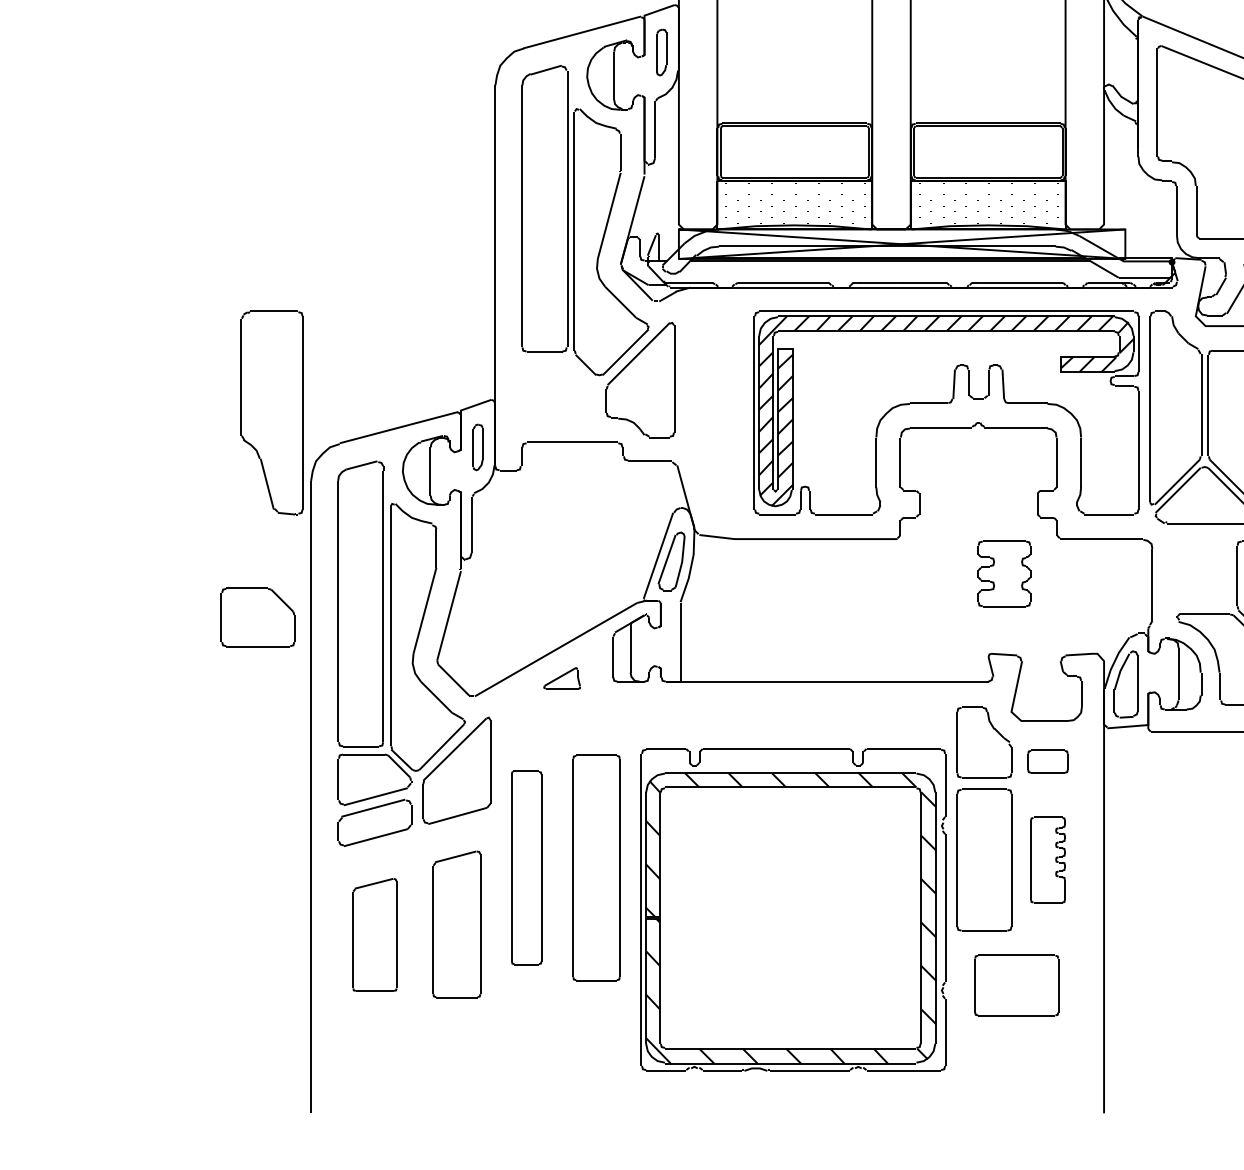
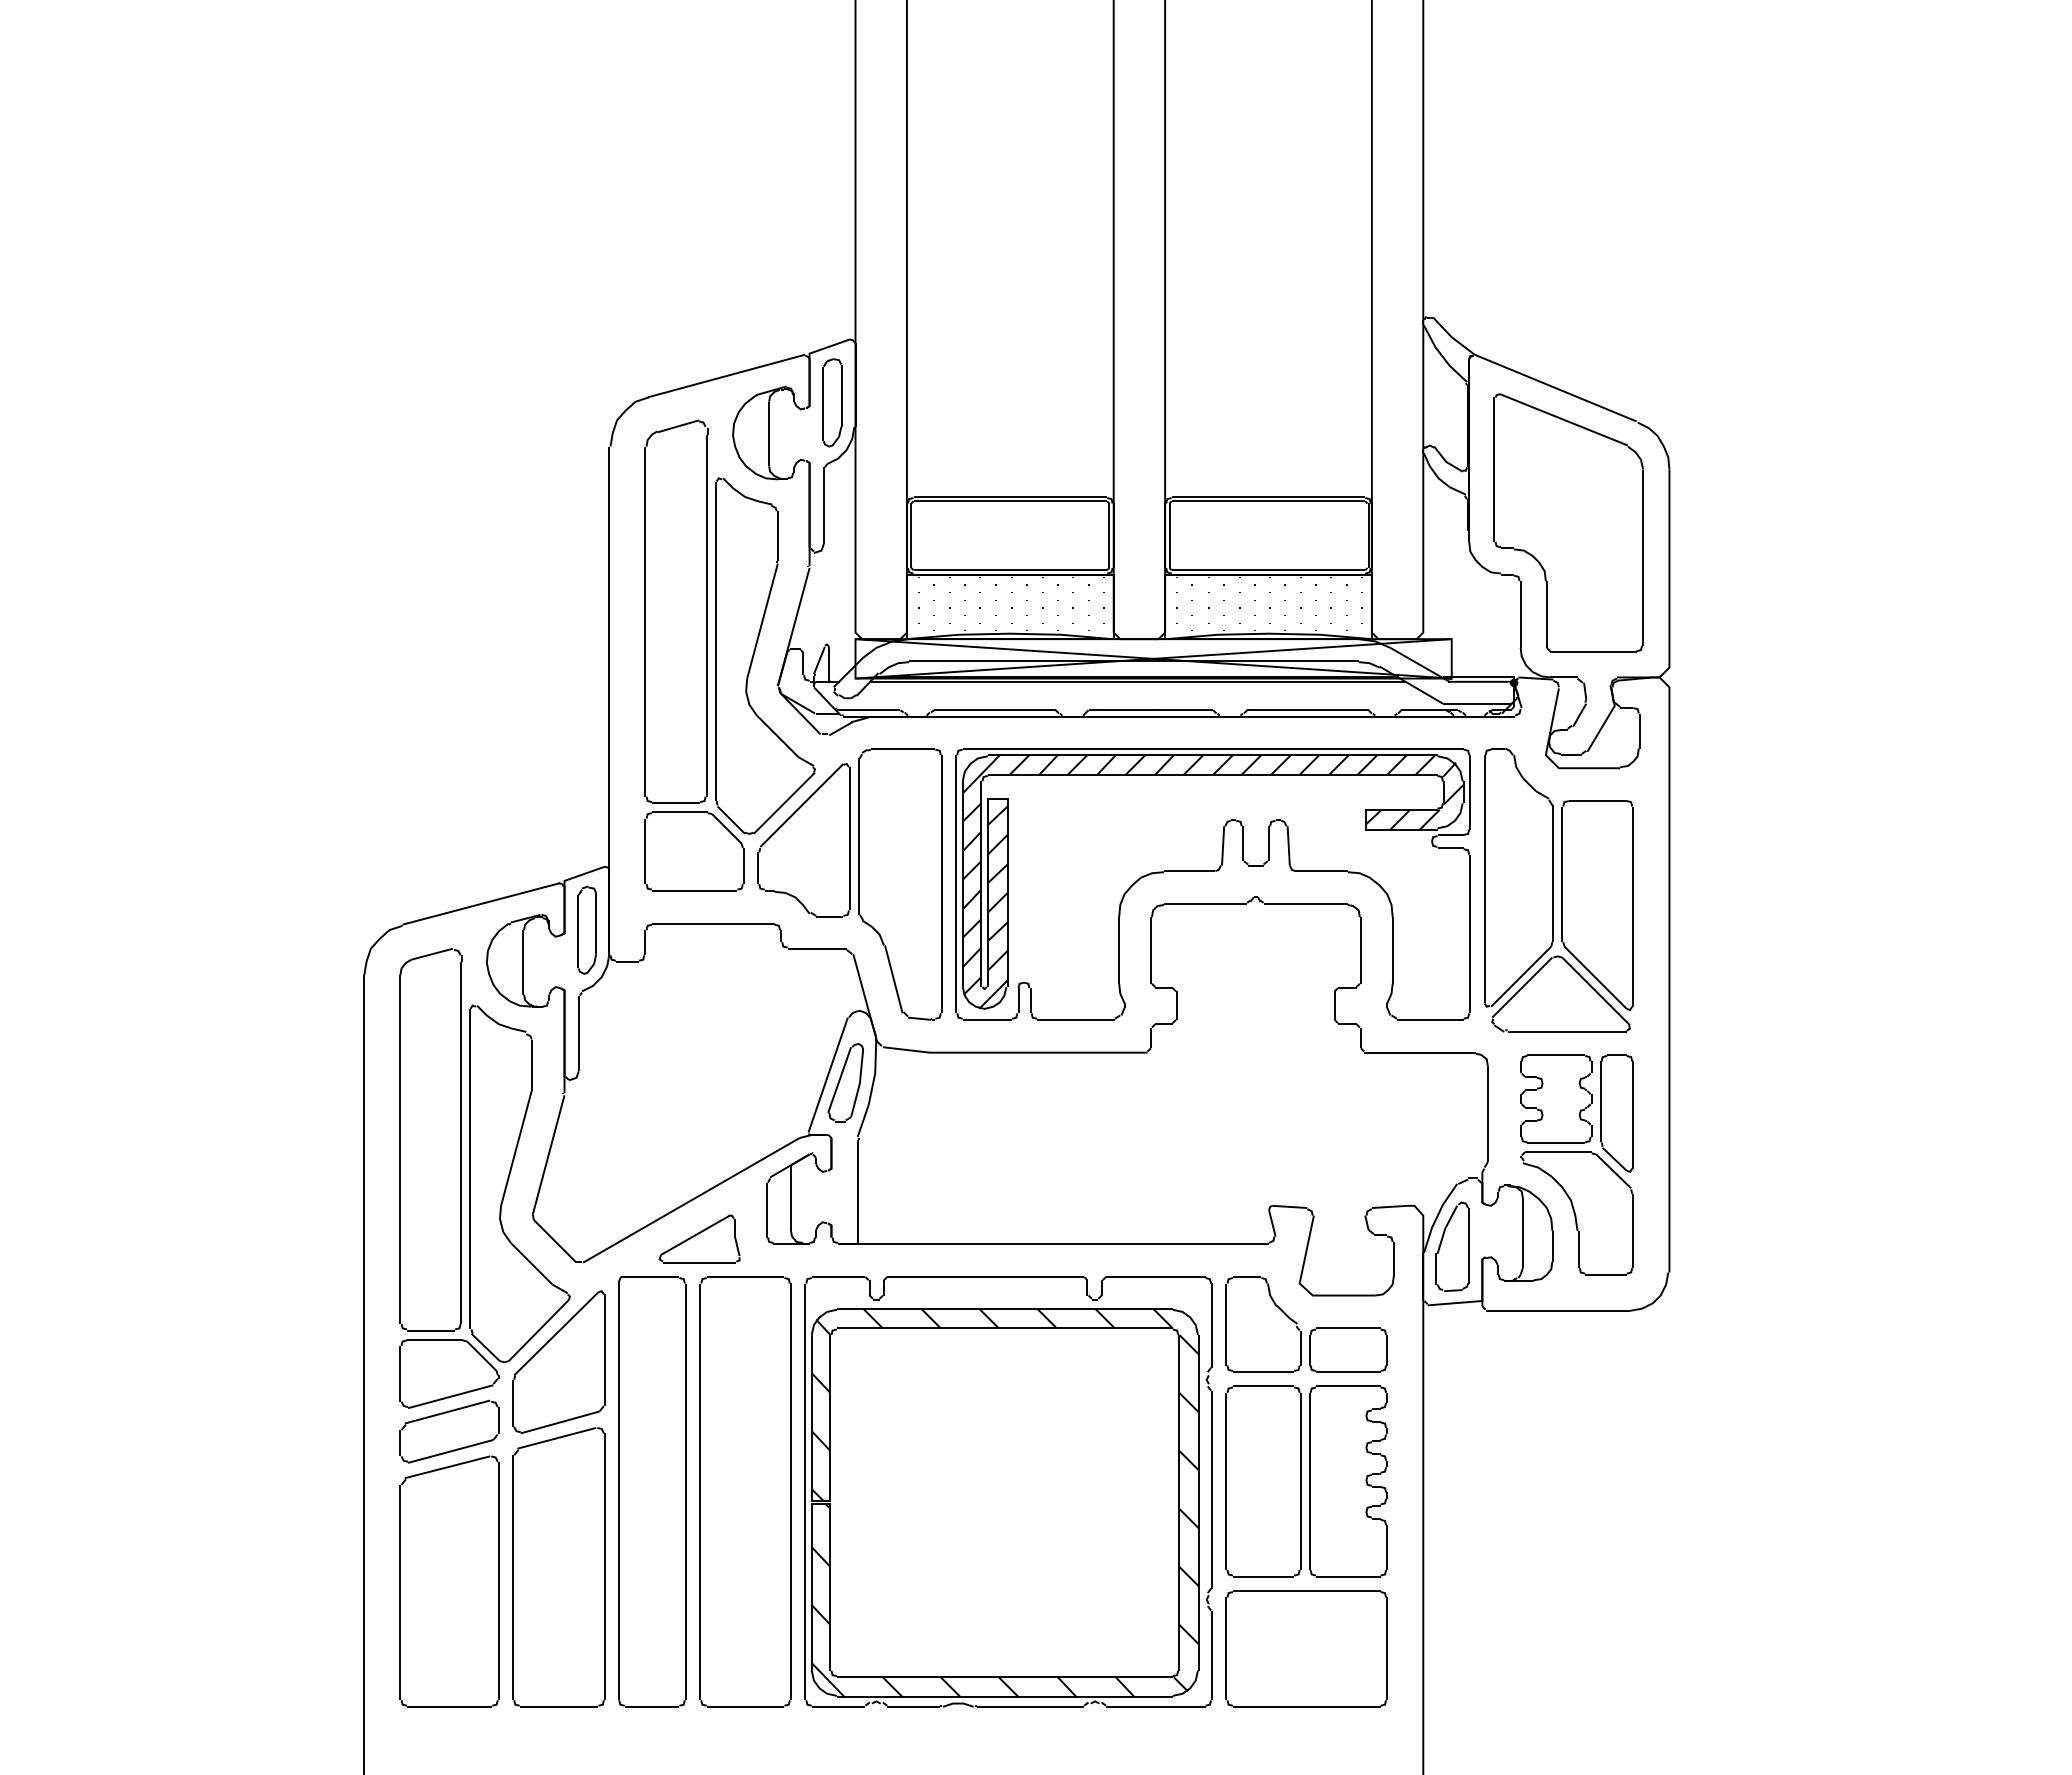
part: (661, 52) -> (832, 402), size x1.43
part: (272, 413) -> (900, 884), moved
part: (477, 446) -> (586, 929), size x1.43
part: (1004, 573) -> (1556, 1098), moved
part: (258, 617) -> (694, 851), moved
part: (562, 678) -> (699, 1238), size x1.67
part: (1048, 761) -> (1348, 1349), size x1.43
part: (793, 787) -> (1008, 1328), moved
part: (1048, 860) -> (1348, 1481), size x1.67
part: (526, 867) -> (652, 1491), size x1.67
part: (596, 867) -> (745, 1491), size x1.43
part: (456, 924) -> (558, 1567), size x1.43
part: (374, 935) -> (449, 1581), size x1.67
part: (1016, 985) -> (1306, 1648), size x1.43

